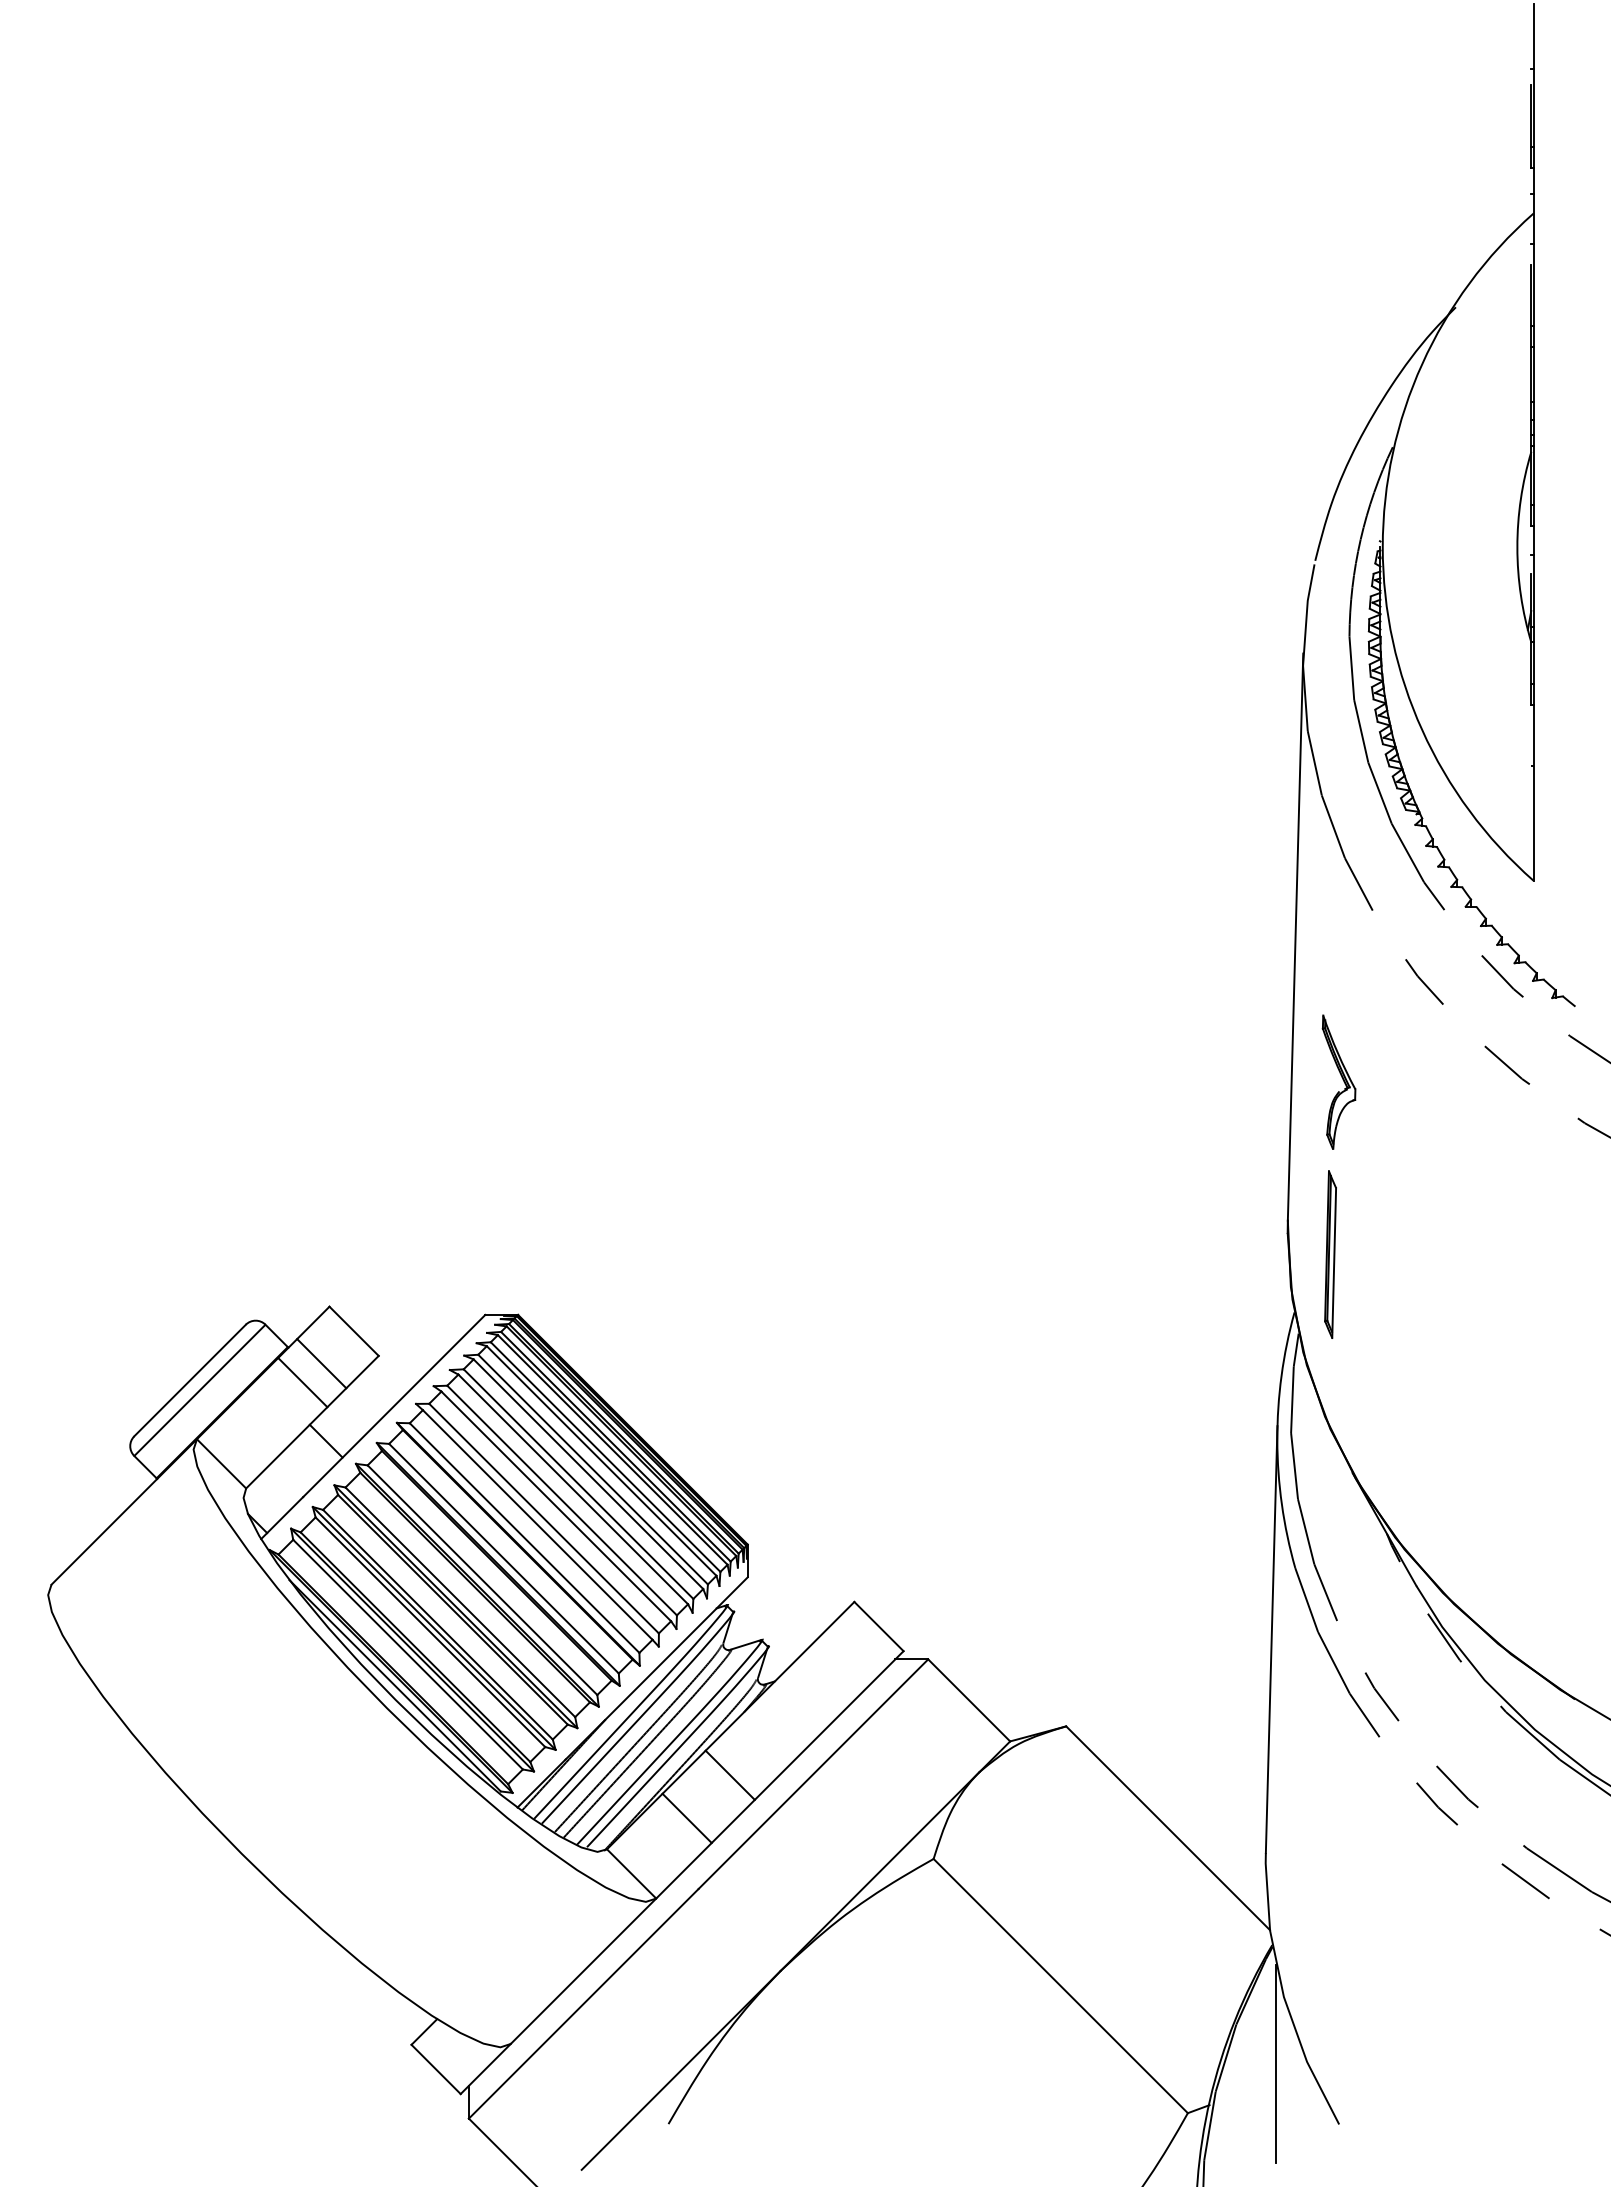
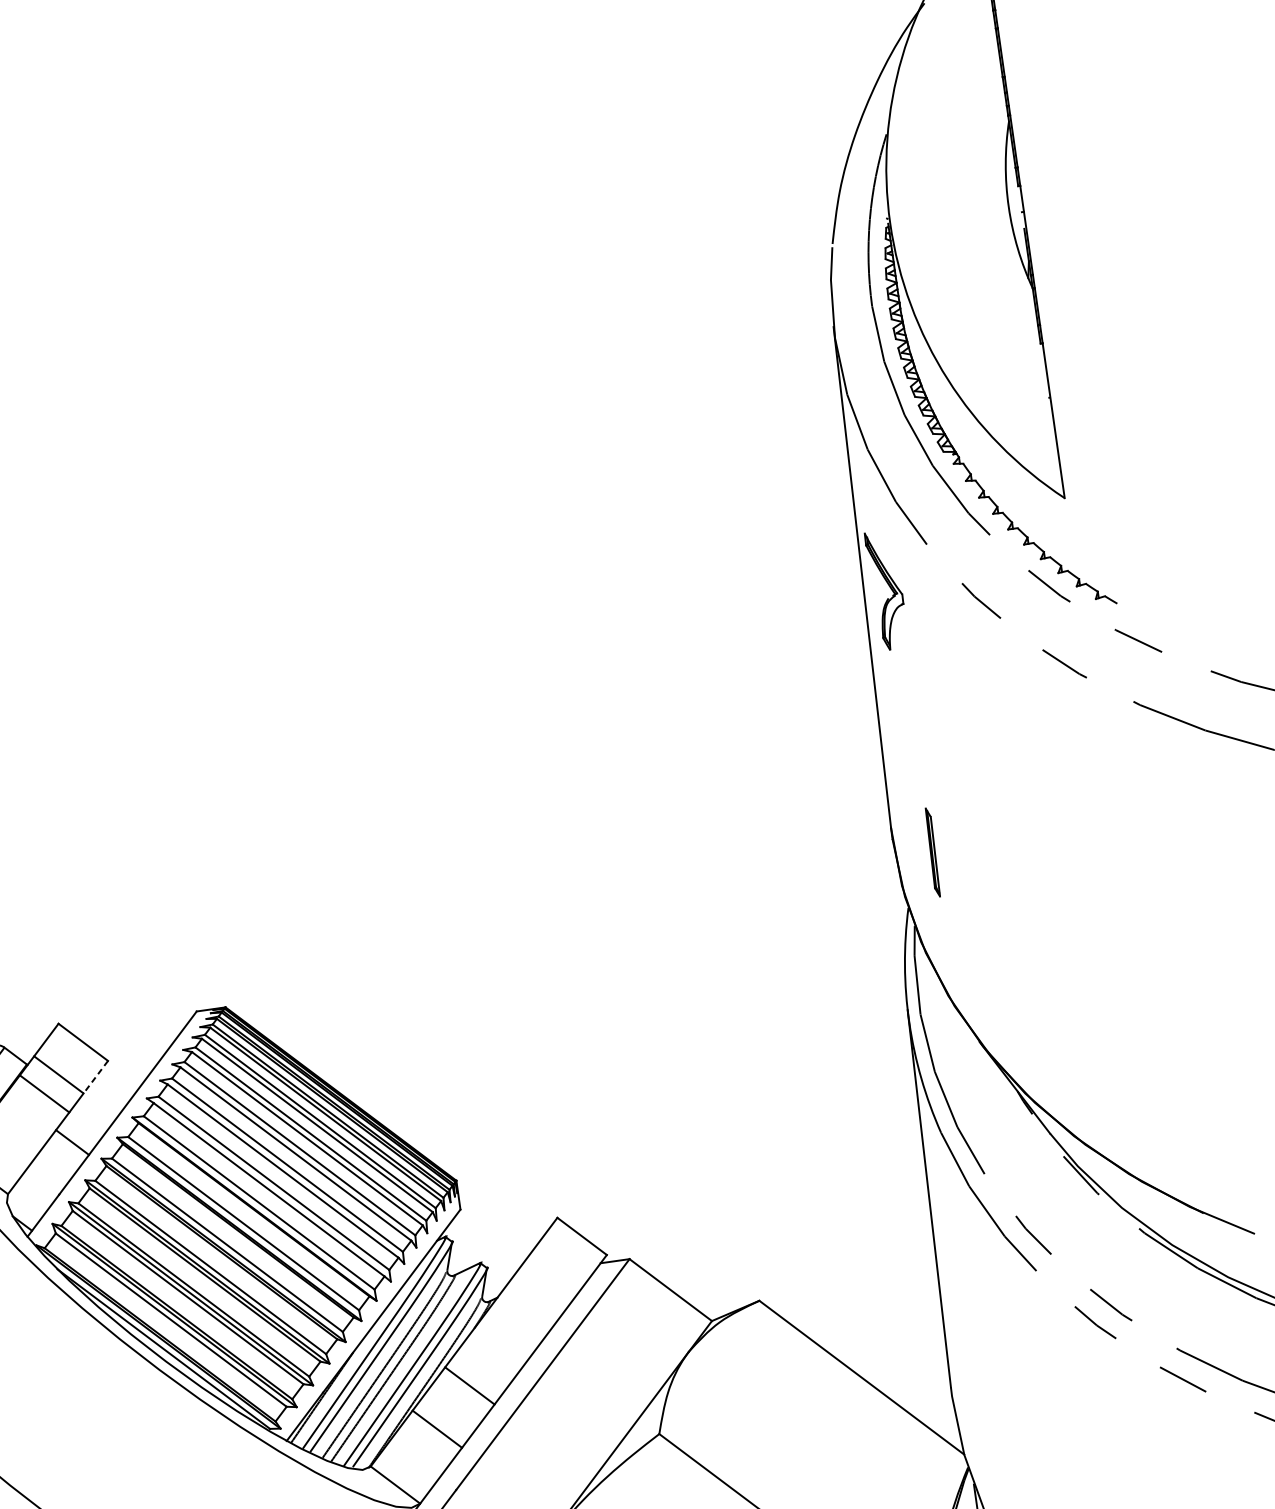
part: (1338, 1081) -> (886, 589), moved
part: (1330, 1254) -> (932, 852), size x0.6
line: (362, 1372) -> (95, 1077), solid -> dashed

